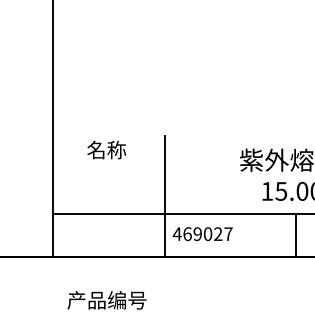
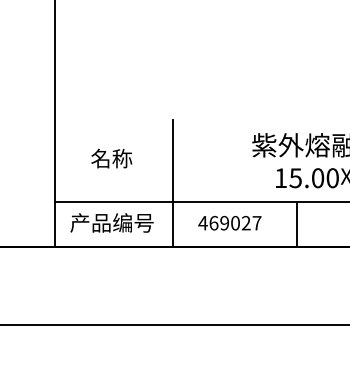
text: (106, 149) -> (111, 158), moved
text: (202, 234) -> (229, 223), moved
line: (296, 235) -> (297, 224), moved
text: (106, 299) -> (111, 222), moved

